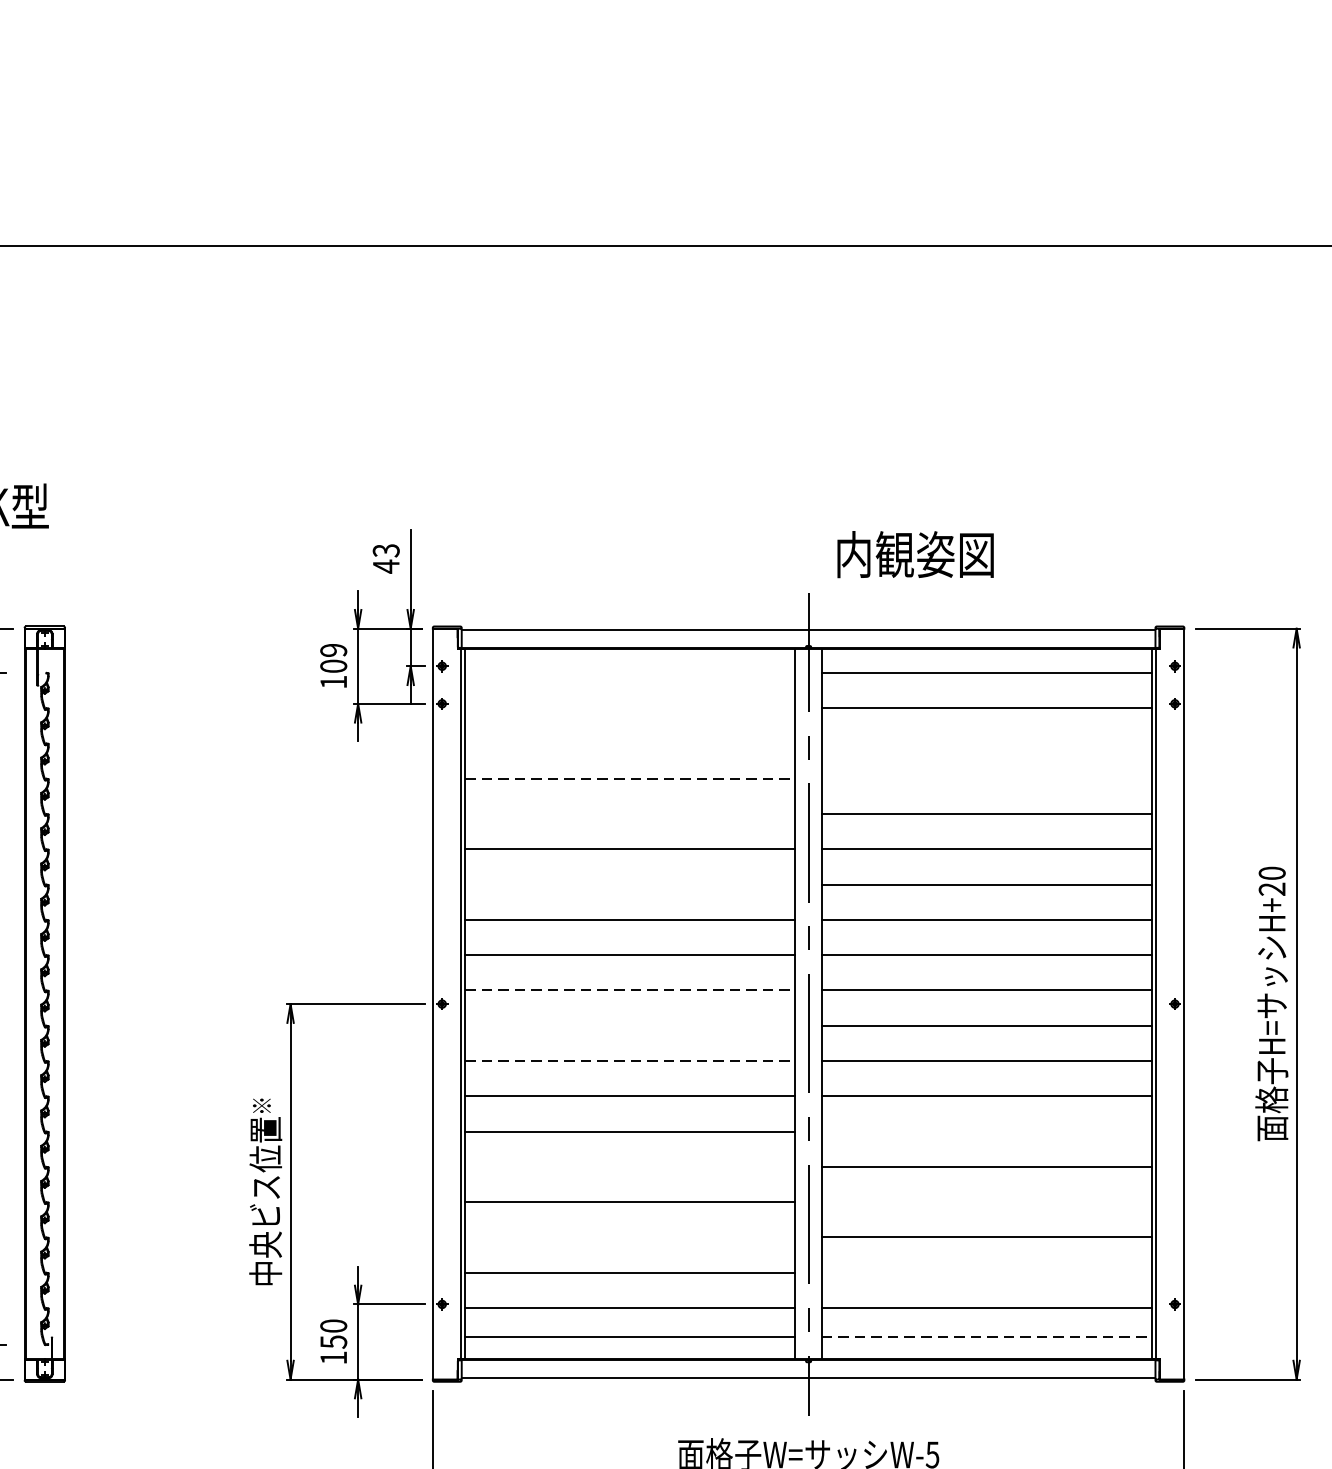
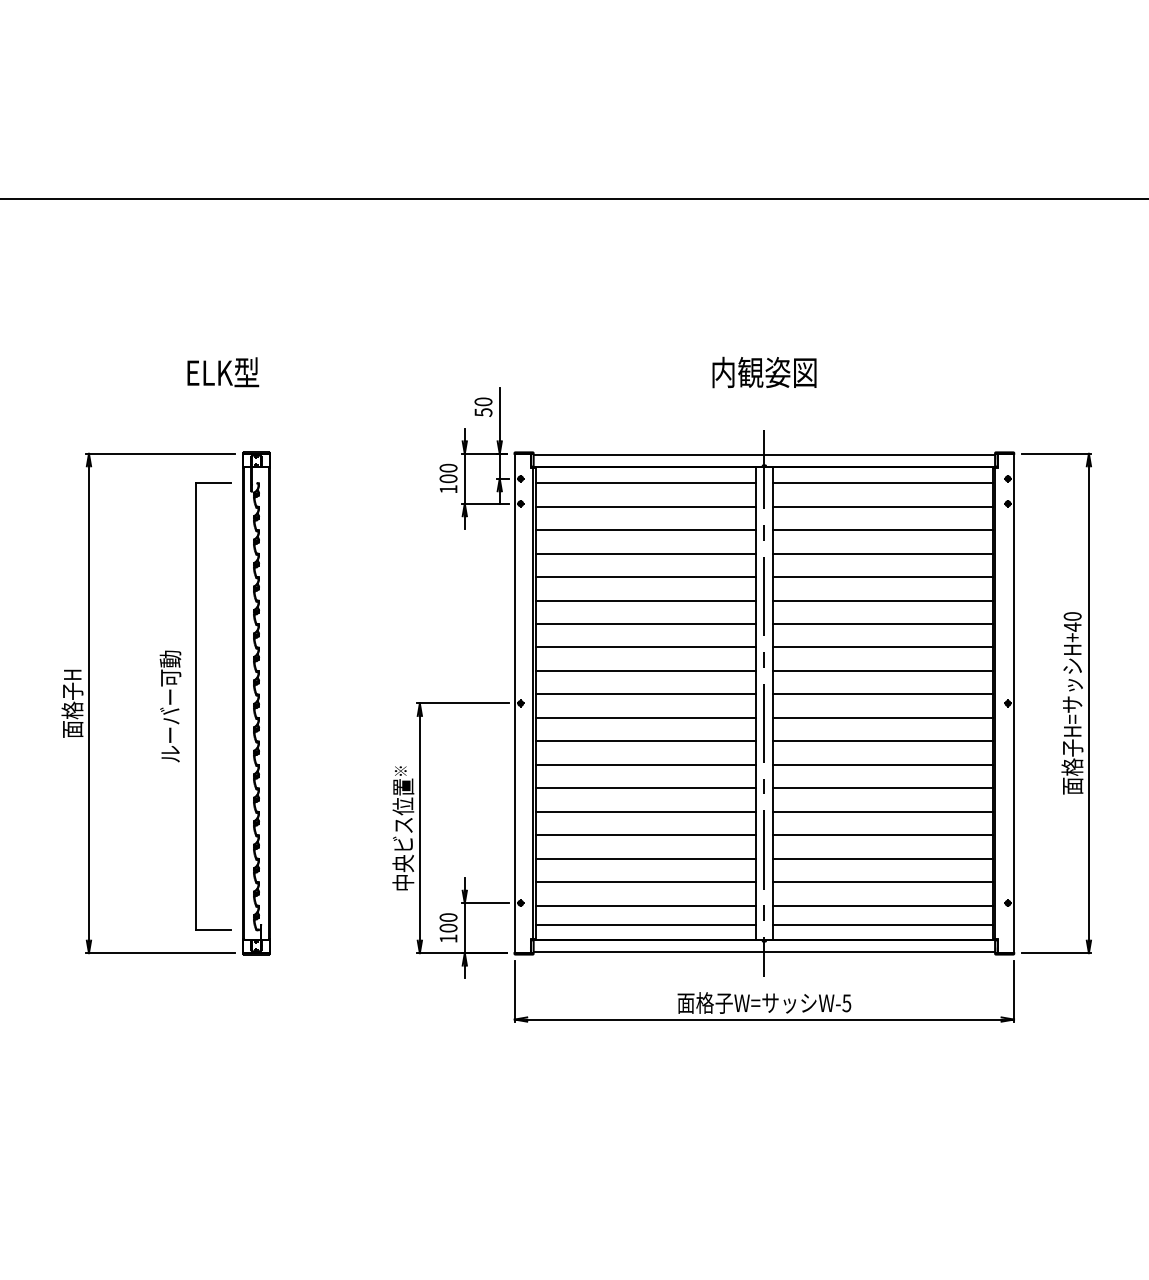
text: (915, 554) -> (764, 372), moved
text: (386, 559) -> (483, 407), 43 -> 50
text: (333, 649) -> (448, 467), 109 -> 100
line: (629, 673) -> (645, 483), added
line: (629, 707) -> (645, 506), added
line: (629, 744) -> (645, 530), added
line: (986, 744) -> (882, 530), added
line: (629, 778) -> (645, 553), dashed -> solid
line: (986, 778) -> (882, 553), added
line: (629, 814) -> (645, 577), added
line: (629, 883) -> (645, 623), added
text: (1271, 888) -> (1072, 626), H+20 -> H+40
line: (629, 990) -> (645, 694), dashed -> solid
line: (629, 1025) -> (645, 717), added
line: (629, 1061) -> (645, 741), dashed -> solid
line: (986, 1131) -> (882, 788), added
line: (629, 1166) -> (645, 811), added
line: (986, 1202) -> (882, 835), added
line: (629, 1237) -> (645, 858), added
line: (986, 1273) -> (882, 882), added
line: (986, 1337) -> (882, 925), dashed -> solid
text: (333, 1340) -> (448, 927), 150 -> 100

